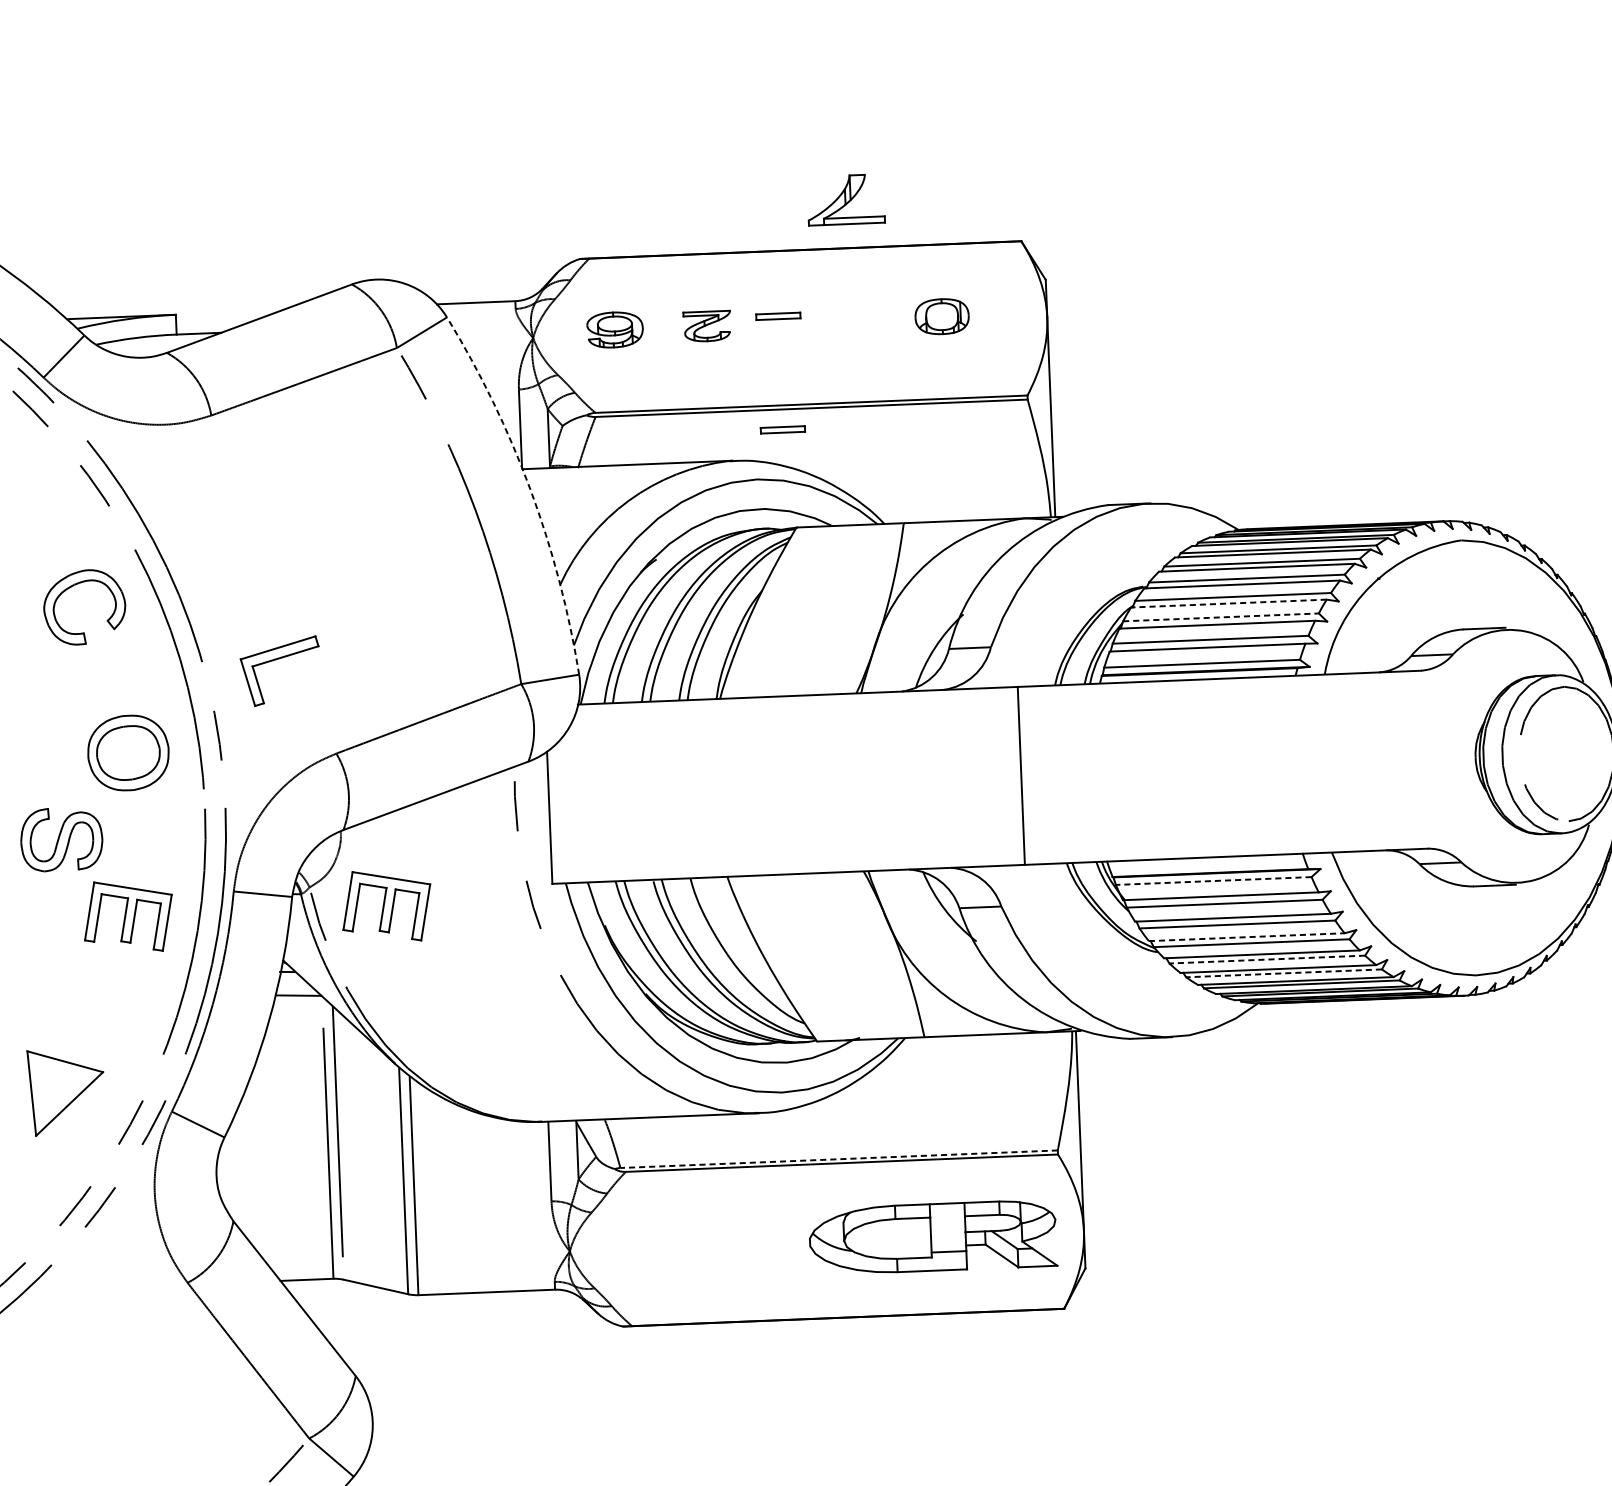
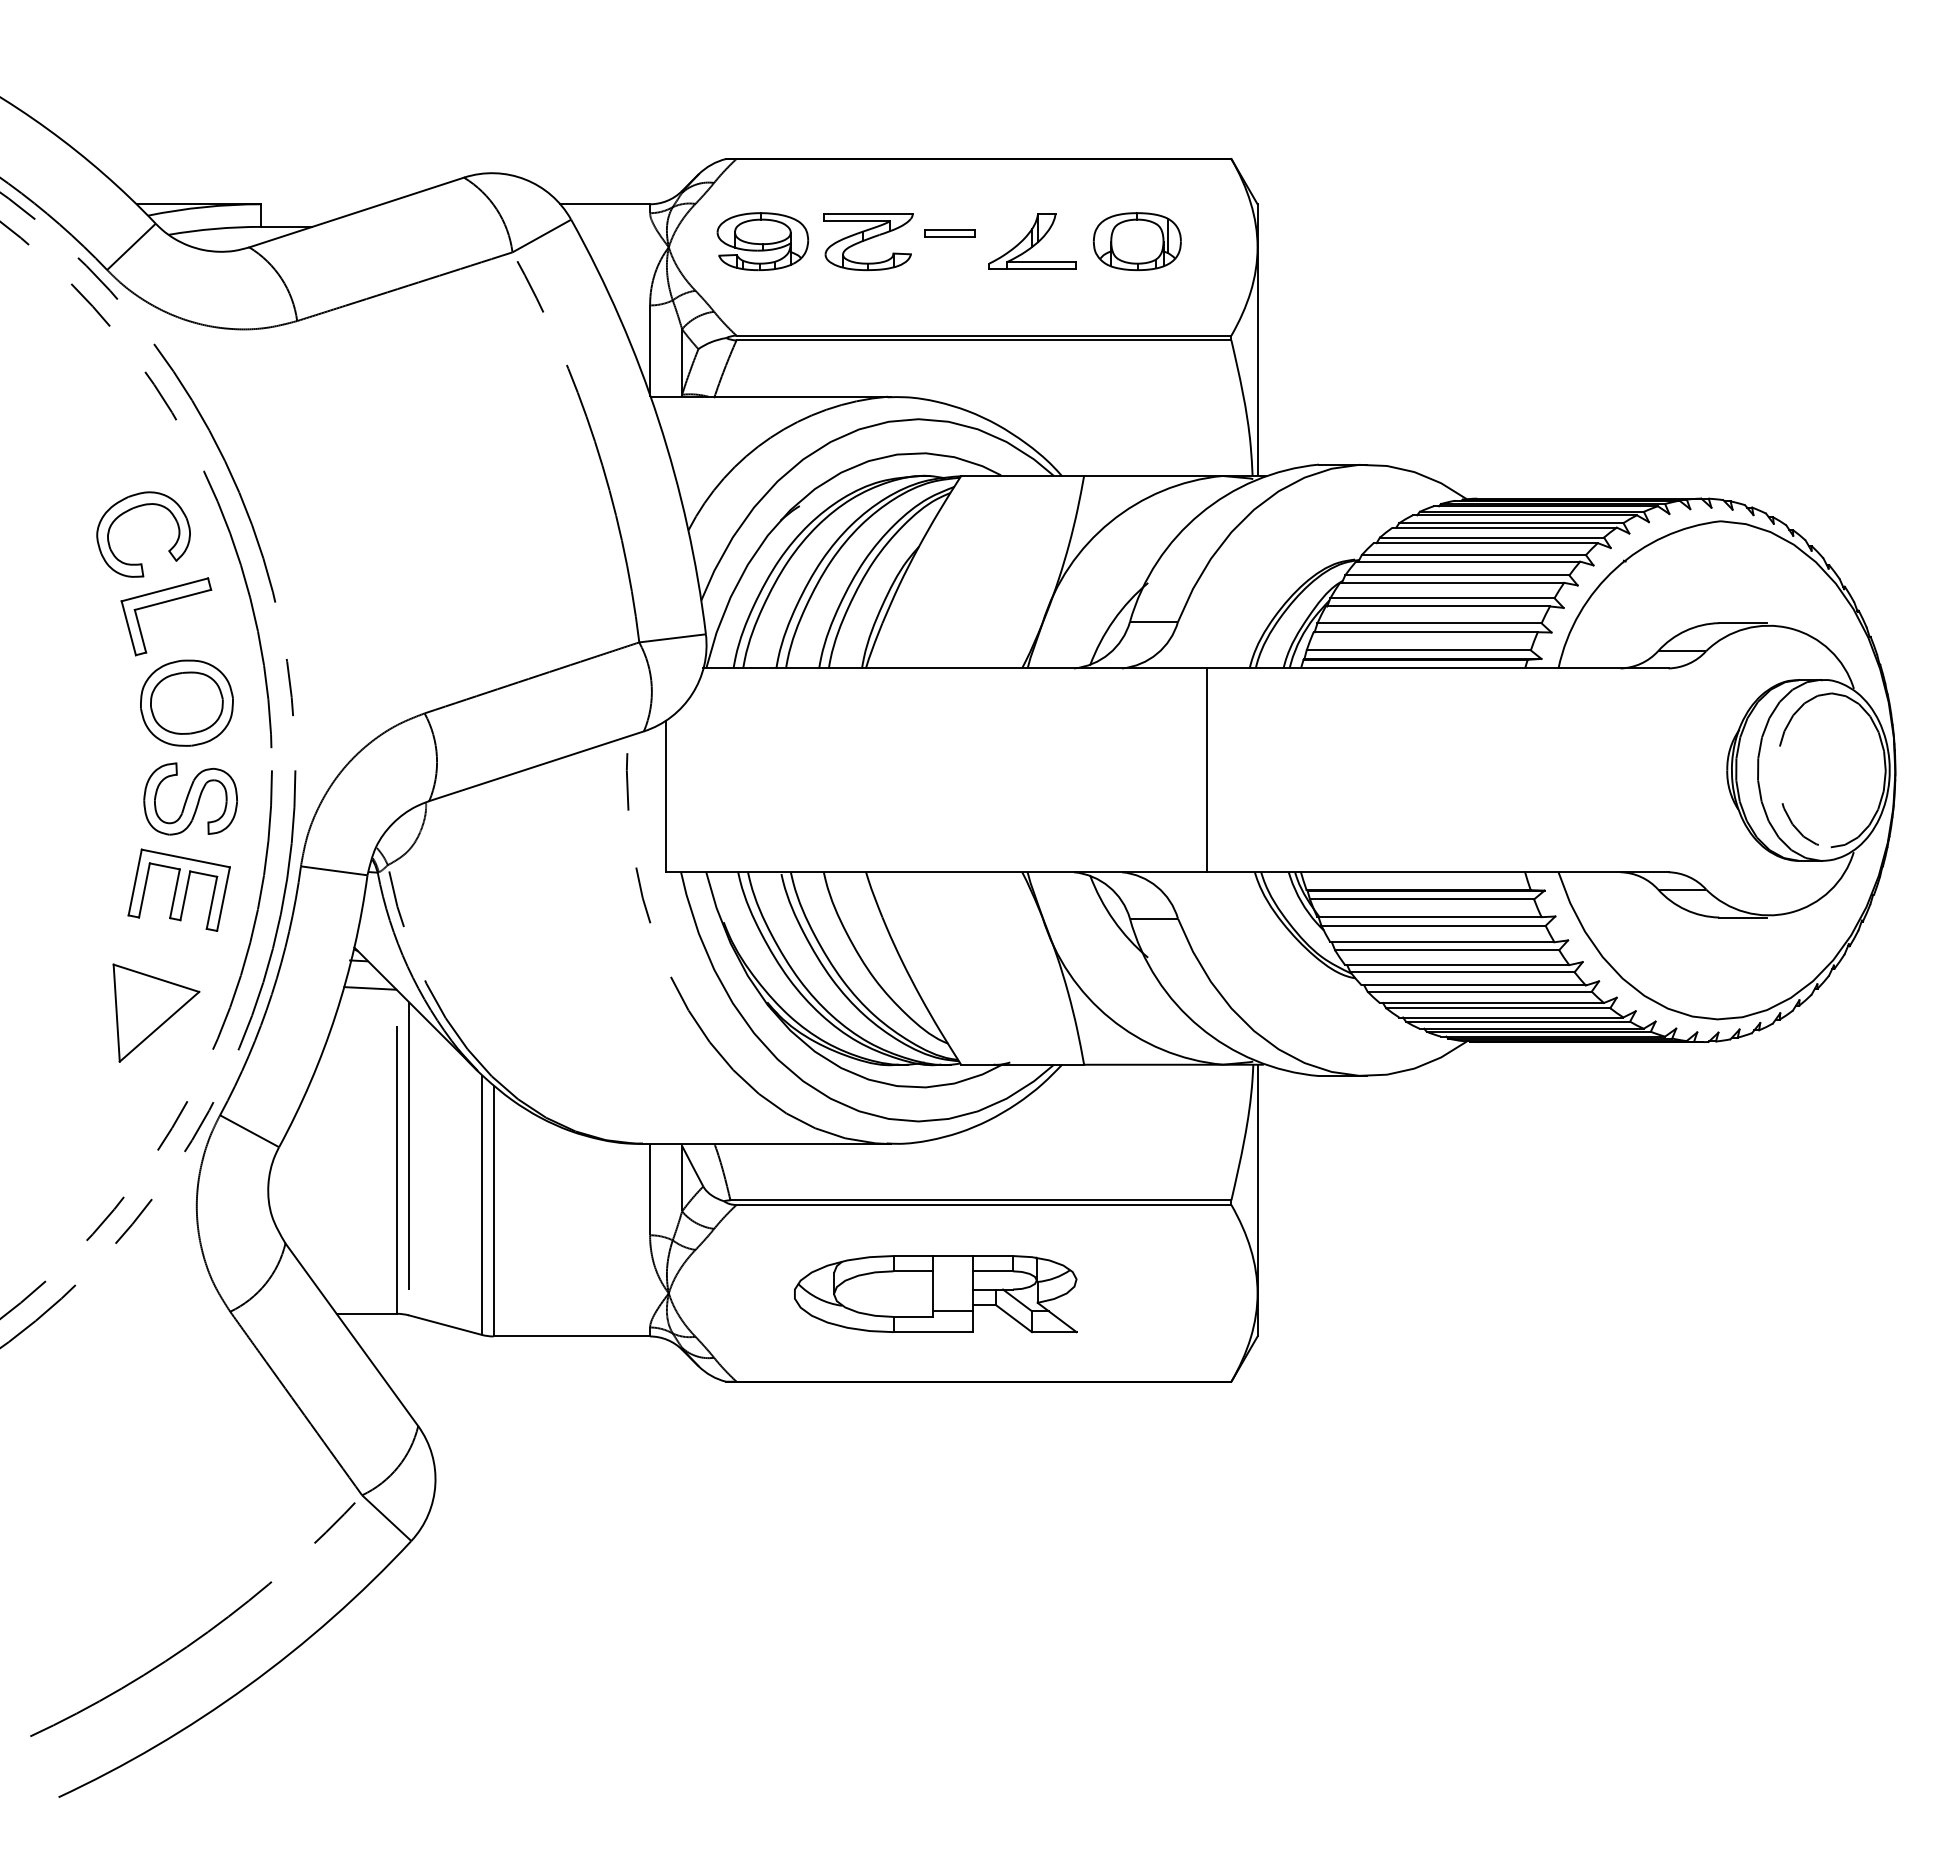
part: (845, 199) -> (1032, 241), moved
part: (942, 316) -> (1137, 241), size x1.43
part: (707, 326) -> (868, 241), size x1.67
part: (614, 329) -> (762, 241), size x1.43
part: (782, 429) -> (949, 363), removed
arc: (530, 489) -> (658, 420), dashed -> solid
line: (1228, 603) -> (1451, 582), dashed -> solid
line: (1221, 617) -> (1442, 598), dashed -> solid
part: (278, 659) -> (164, 603), moved
part: (61, 839) -> (190, 798), moved
line: (1213, 881) -> (1421, 899), dashed -> solid
part: (386, 905) -> (474, 889), removed
line: (1246, 937) -> (1457, 965), dashed -> solid
line: (1267, 959) -> (1479, 991), dashed -> solid
line: (1283, 973) -> (1497, 1008), dashed -> solid
part: (66, 1091) -> (156, 1012), moved
line: (838, 1159) -> (980, 1200), dashed -> solid
part: (932, 1237) -> (935, 1294), moved

